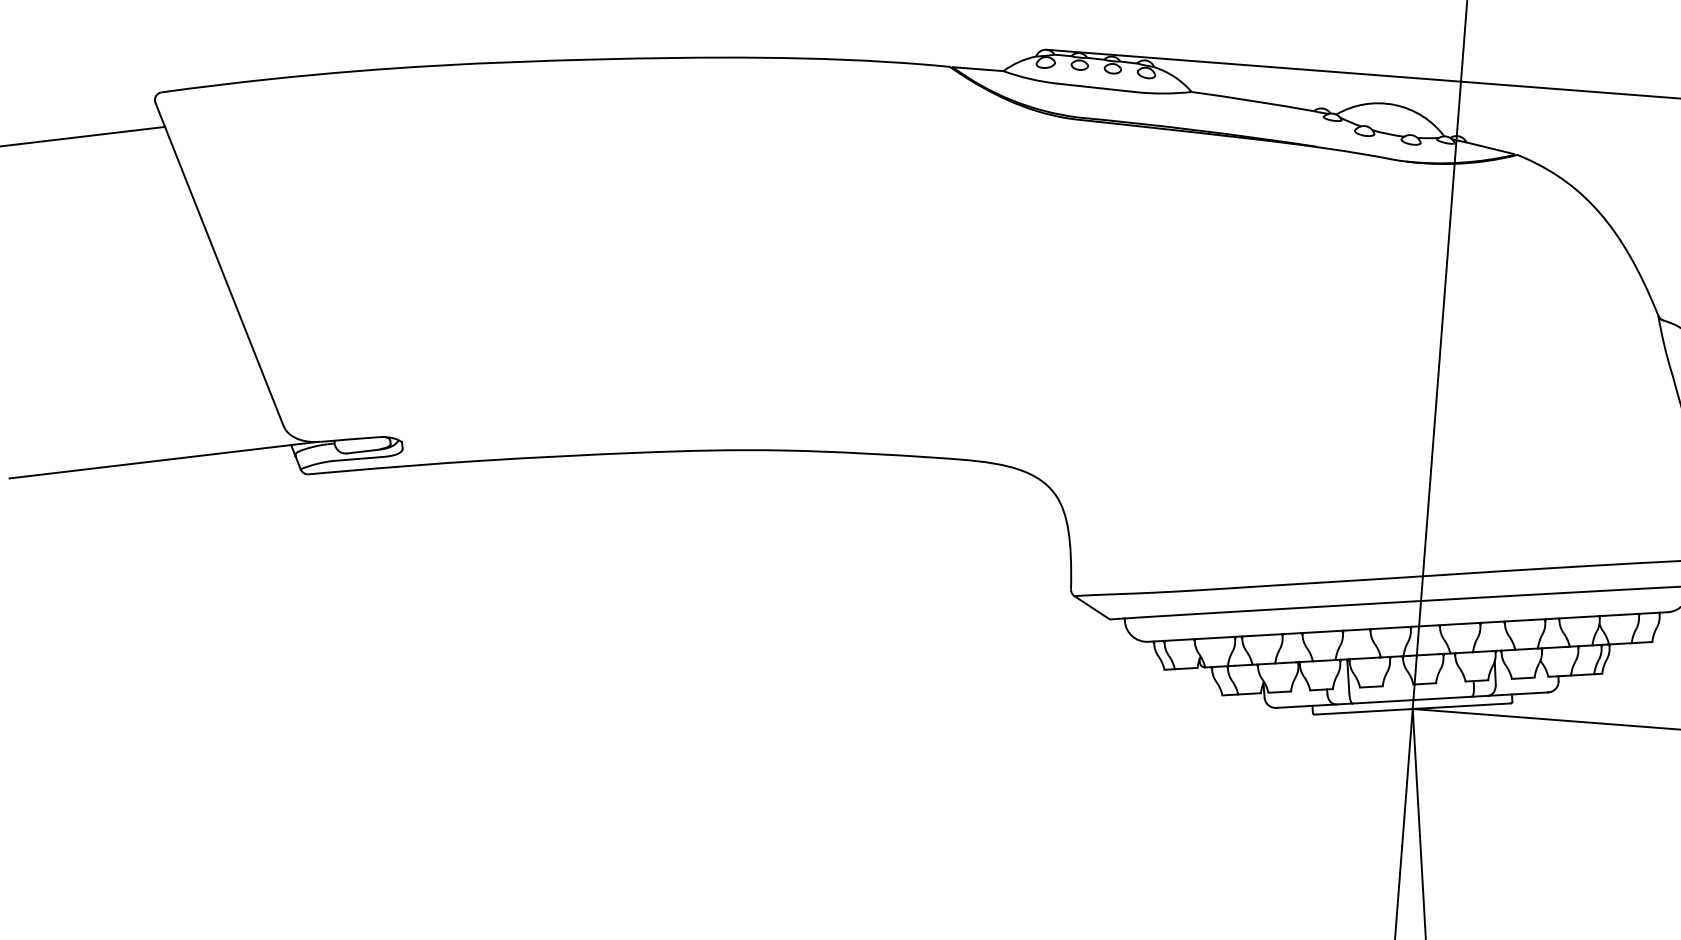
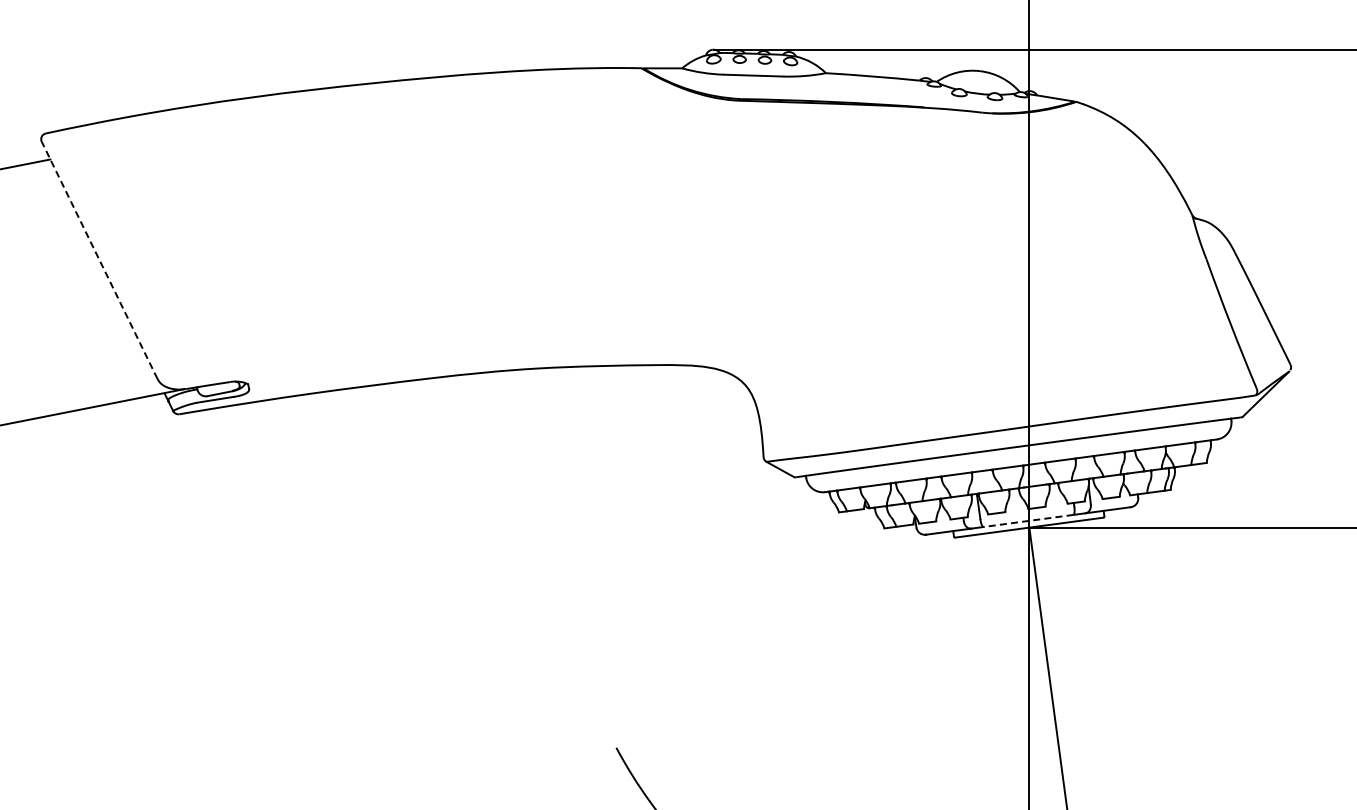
line: (219, 264) -> (99, 260), solid -> dashed
line: (1410, 700) -> (1027, 521), solid -> dashed

